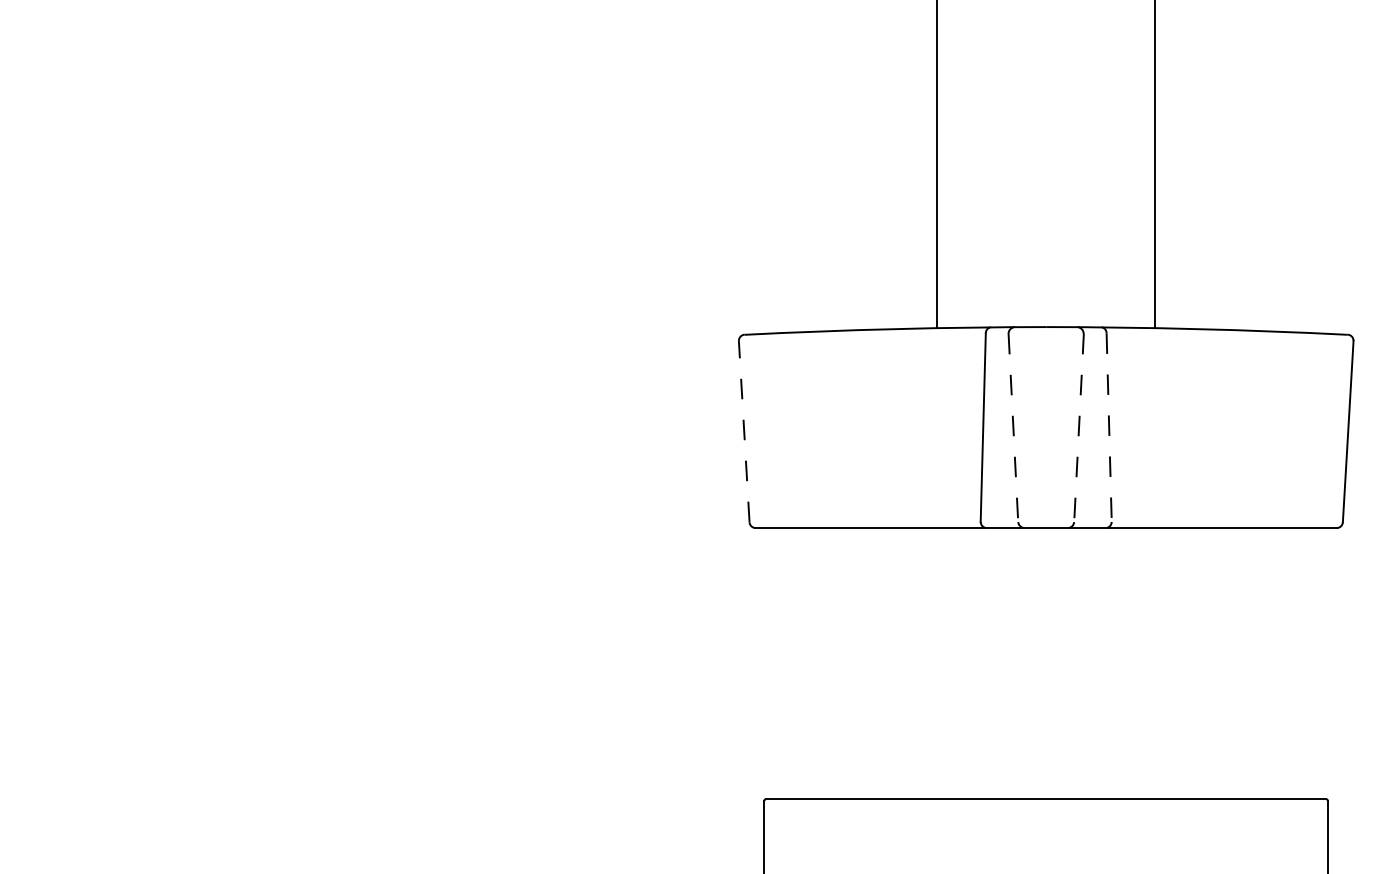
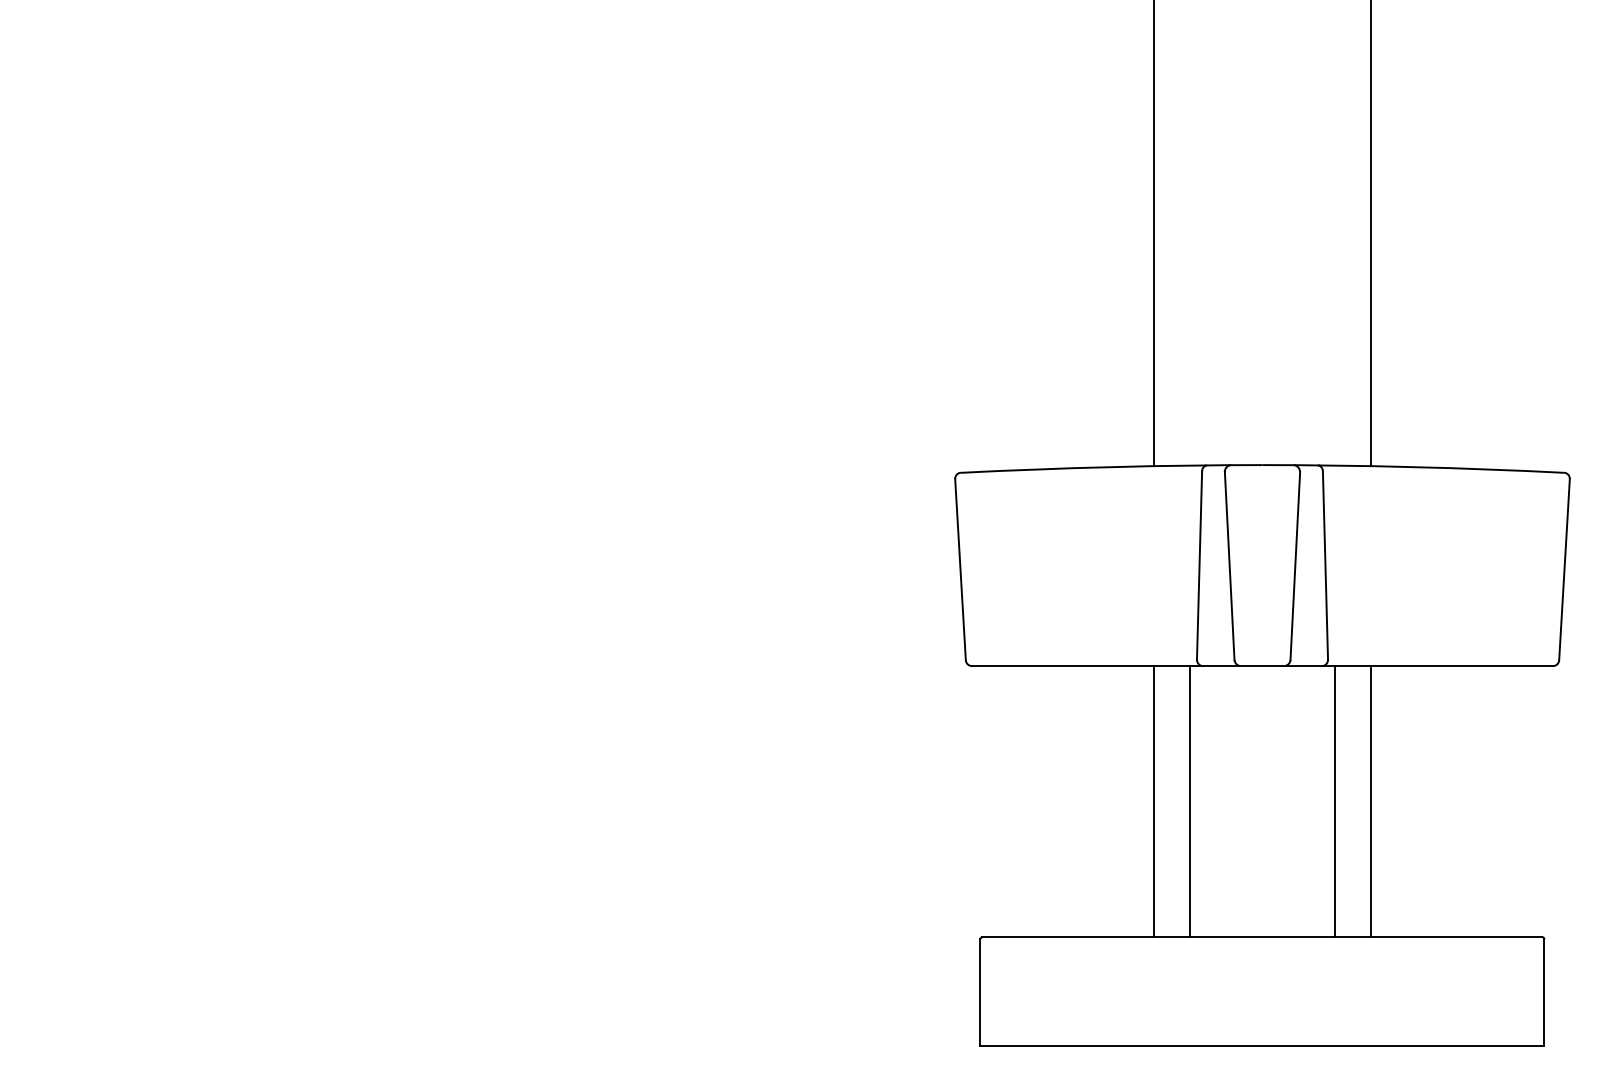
line: (1013, 428) -> (1229, 566), dashed -> solid
line: (1079, 428) -> (1295, 566), dashed -> solid
line: (1109, 428) -> (1325, 566), dashed -> solid
line: (744, 431) -> (960, 569), dashed -> solid
line: (937, 663) -> (1153, 801), added
line: (973, 663) -> (1189, 801), added
line: (1119, 663) -> (1335, 801), added
line: (1155, 663) -> (1371, 801), added

